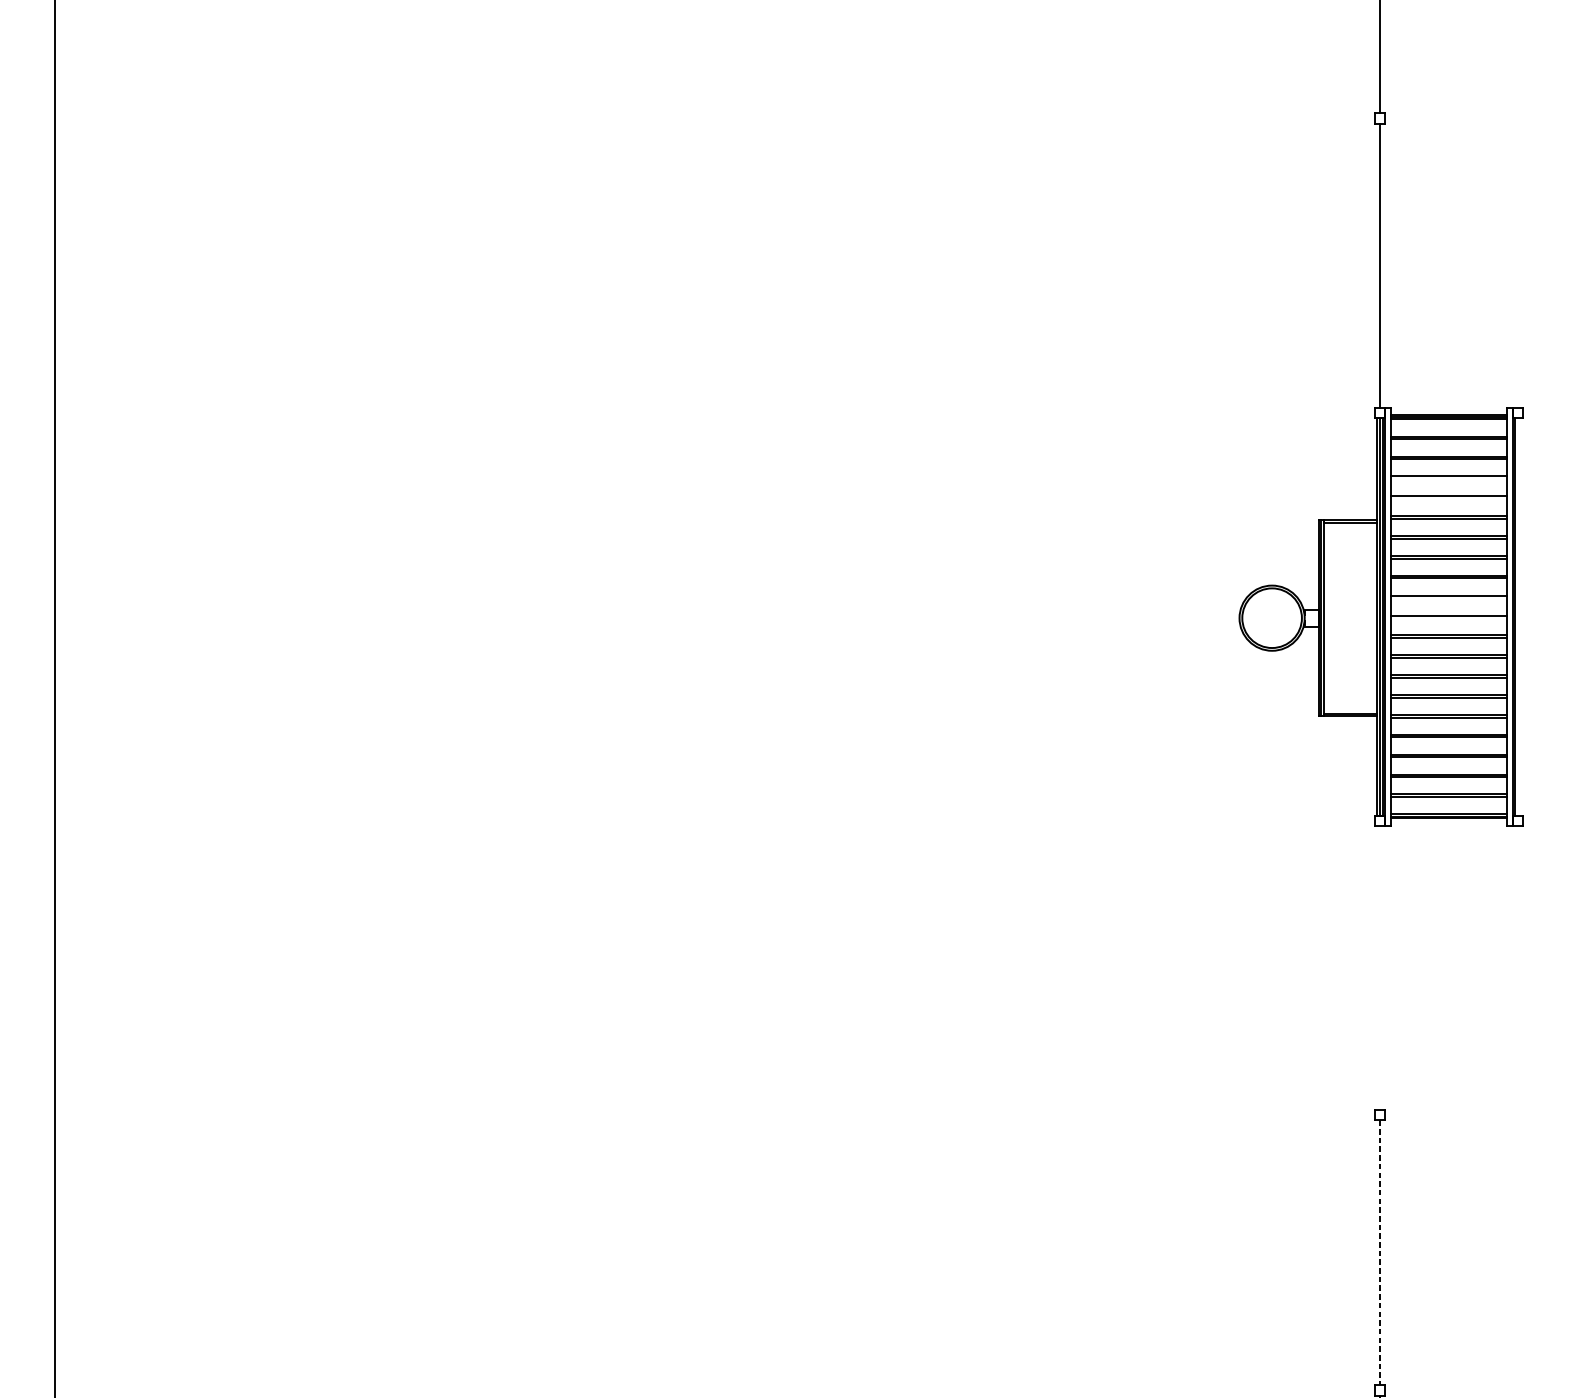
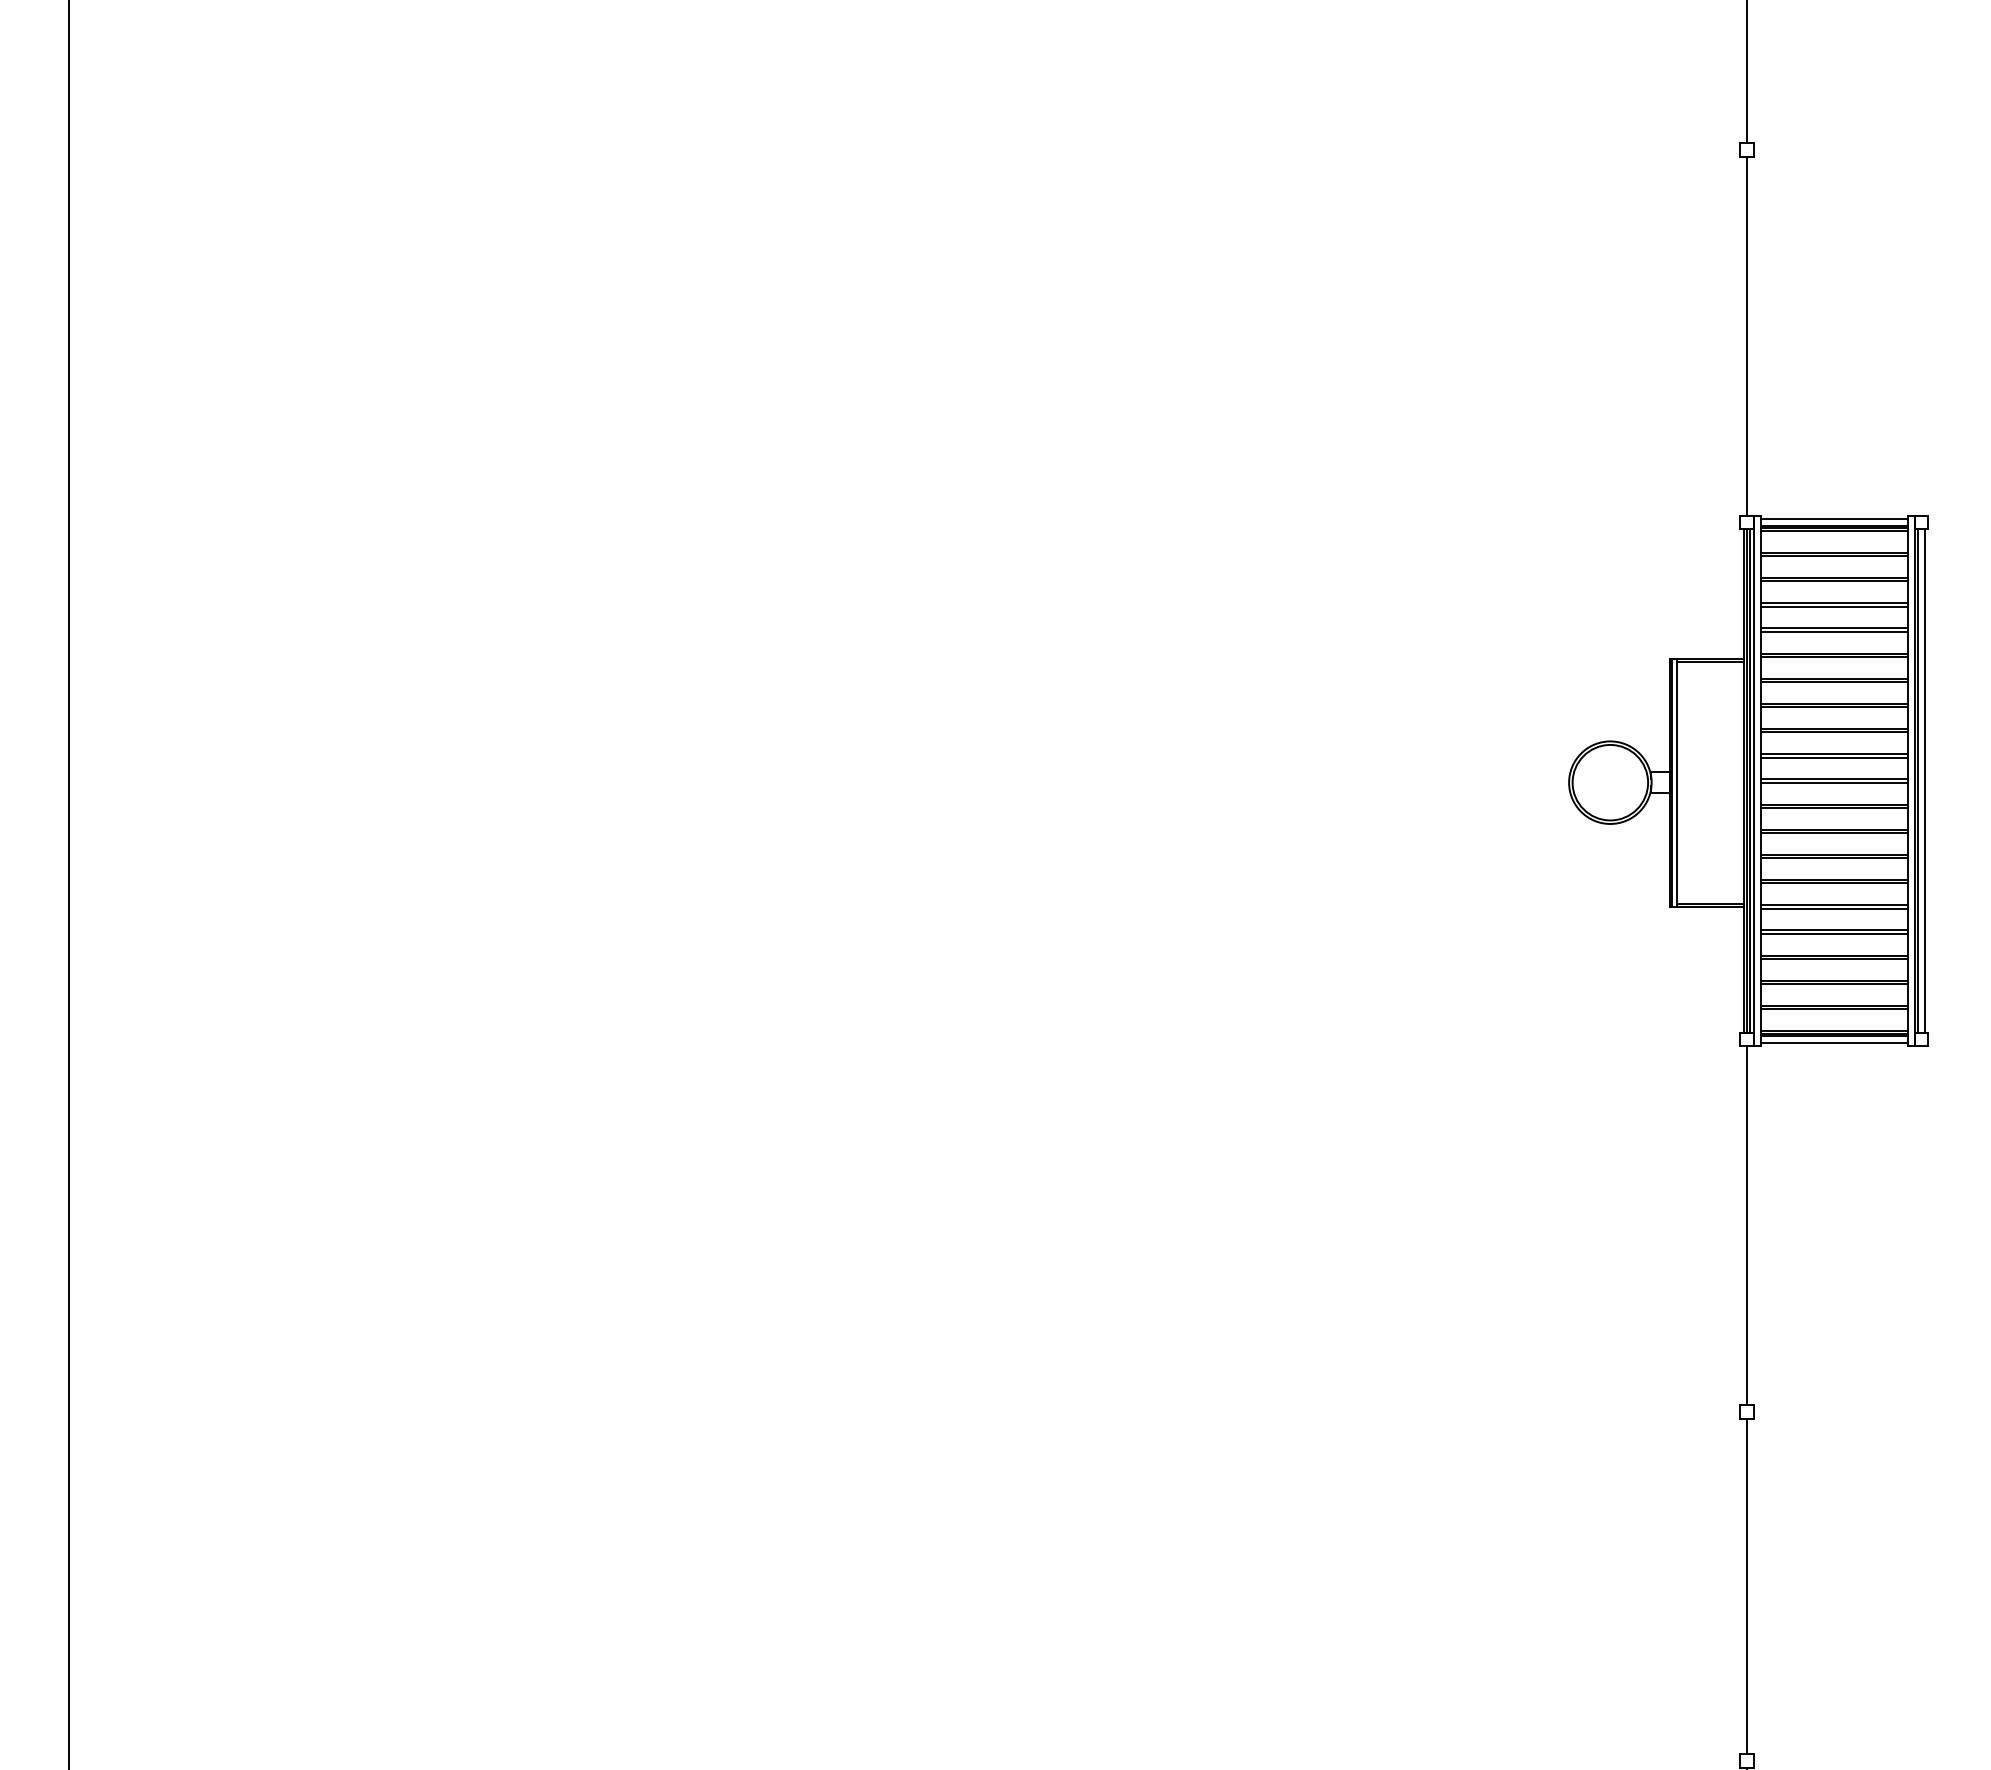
line: (1449, 410) -> (1834, 519), added
line: (1449, 479) -> (1834, 606), added
line: (1449, 498) -> (1834, 631), added
line: (1449, 598) -> (1834, 757), added
line: (1520, 616) -> (1924, 780), added
line: (1449, 618) -> (1834, 782), added
line: (1449, 823) -> (1834, 1042), added
line: (1380, 967) -> (1747, 1225), added
line: (1380, 1253) -> (1747, 1586), dashed -> solid

